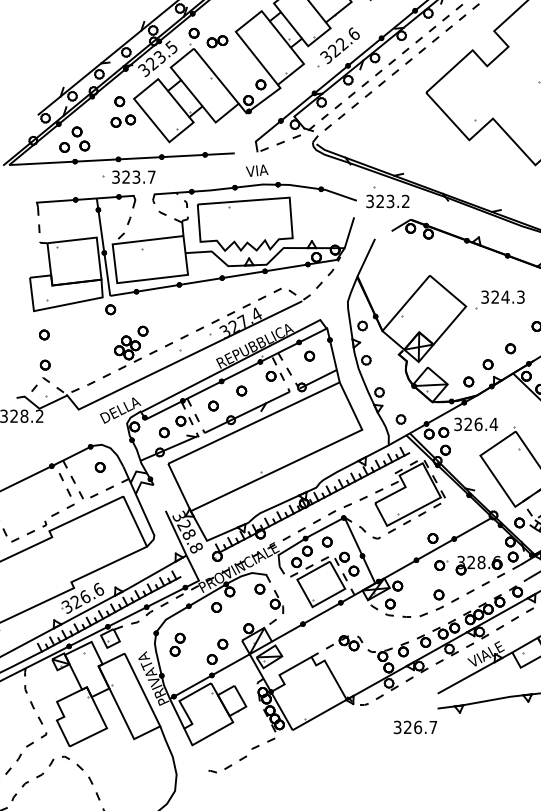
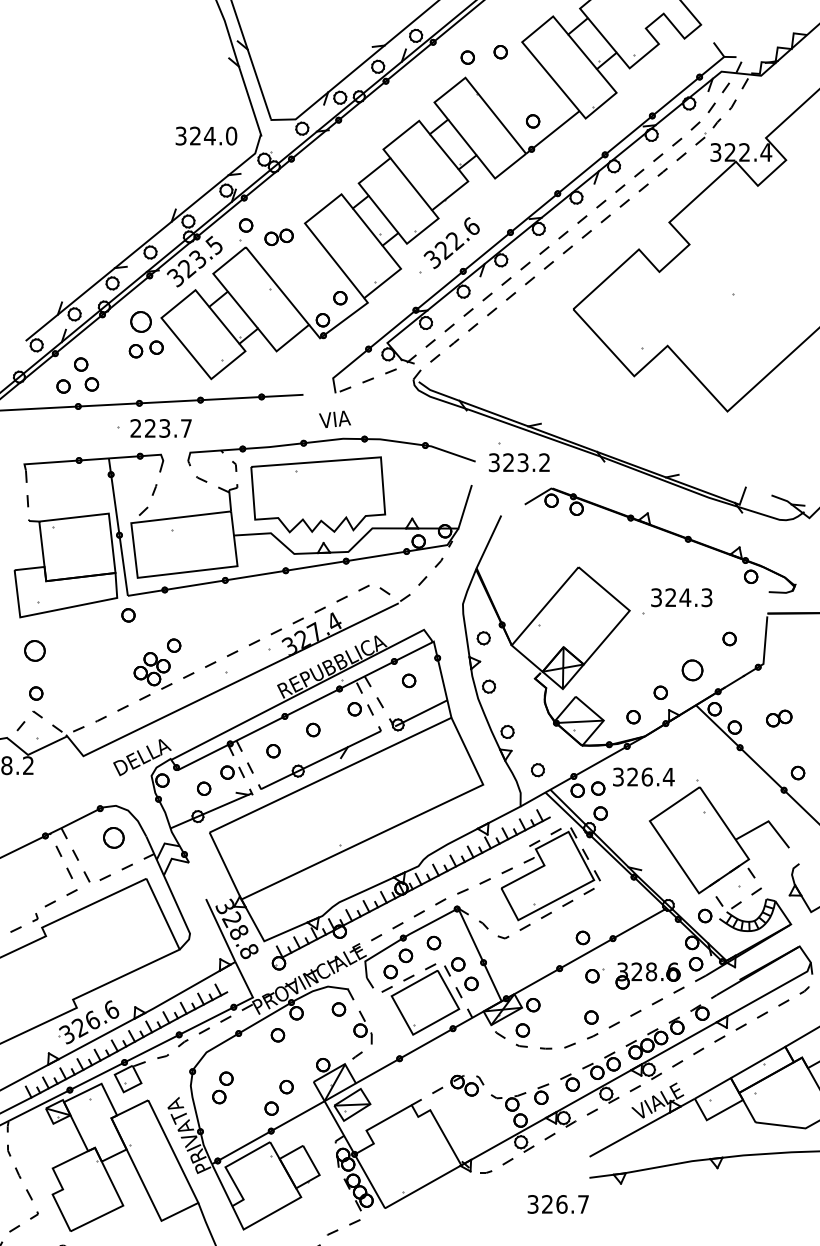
part: (119, 101) -> (141, 321), size x1.6
text: (115, 177) -> (135, 428), 323.7 -> 223.7
part: (44, 334) -> (34, 650), size x1.6
part: (510, 348) -> (692, 670), size x1.6
part: (100, 467) -> (113, 837), size x1.6

